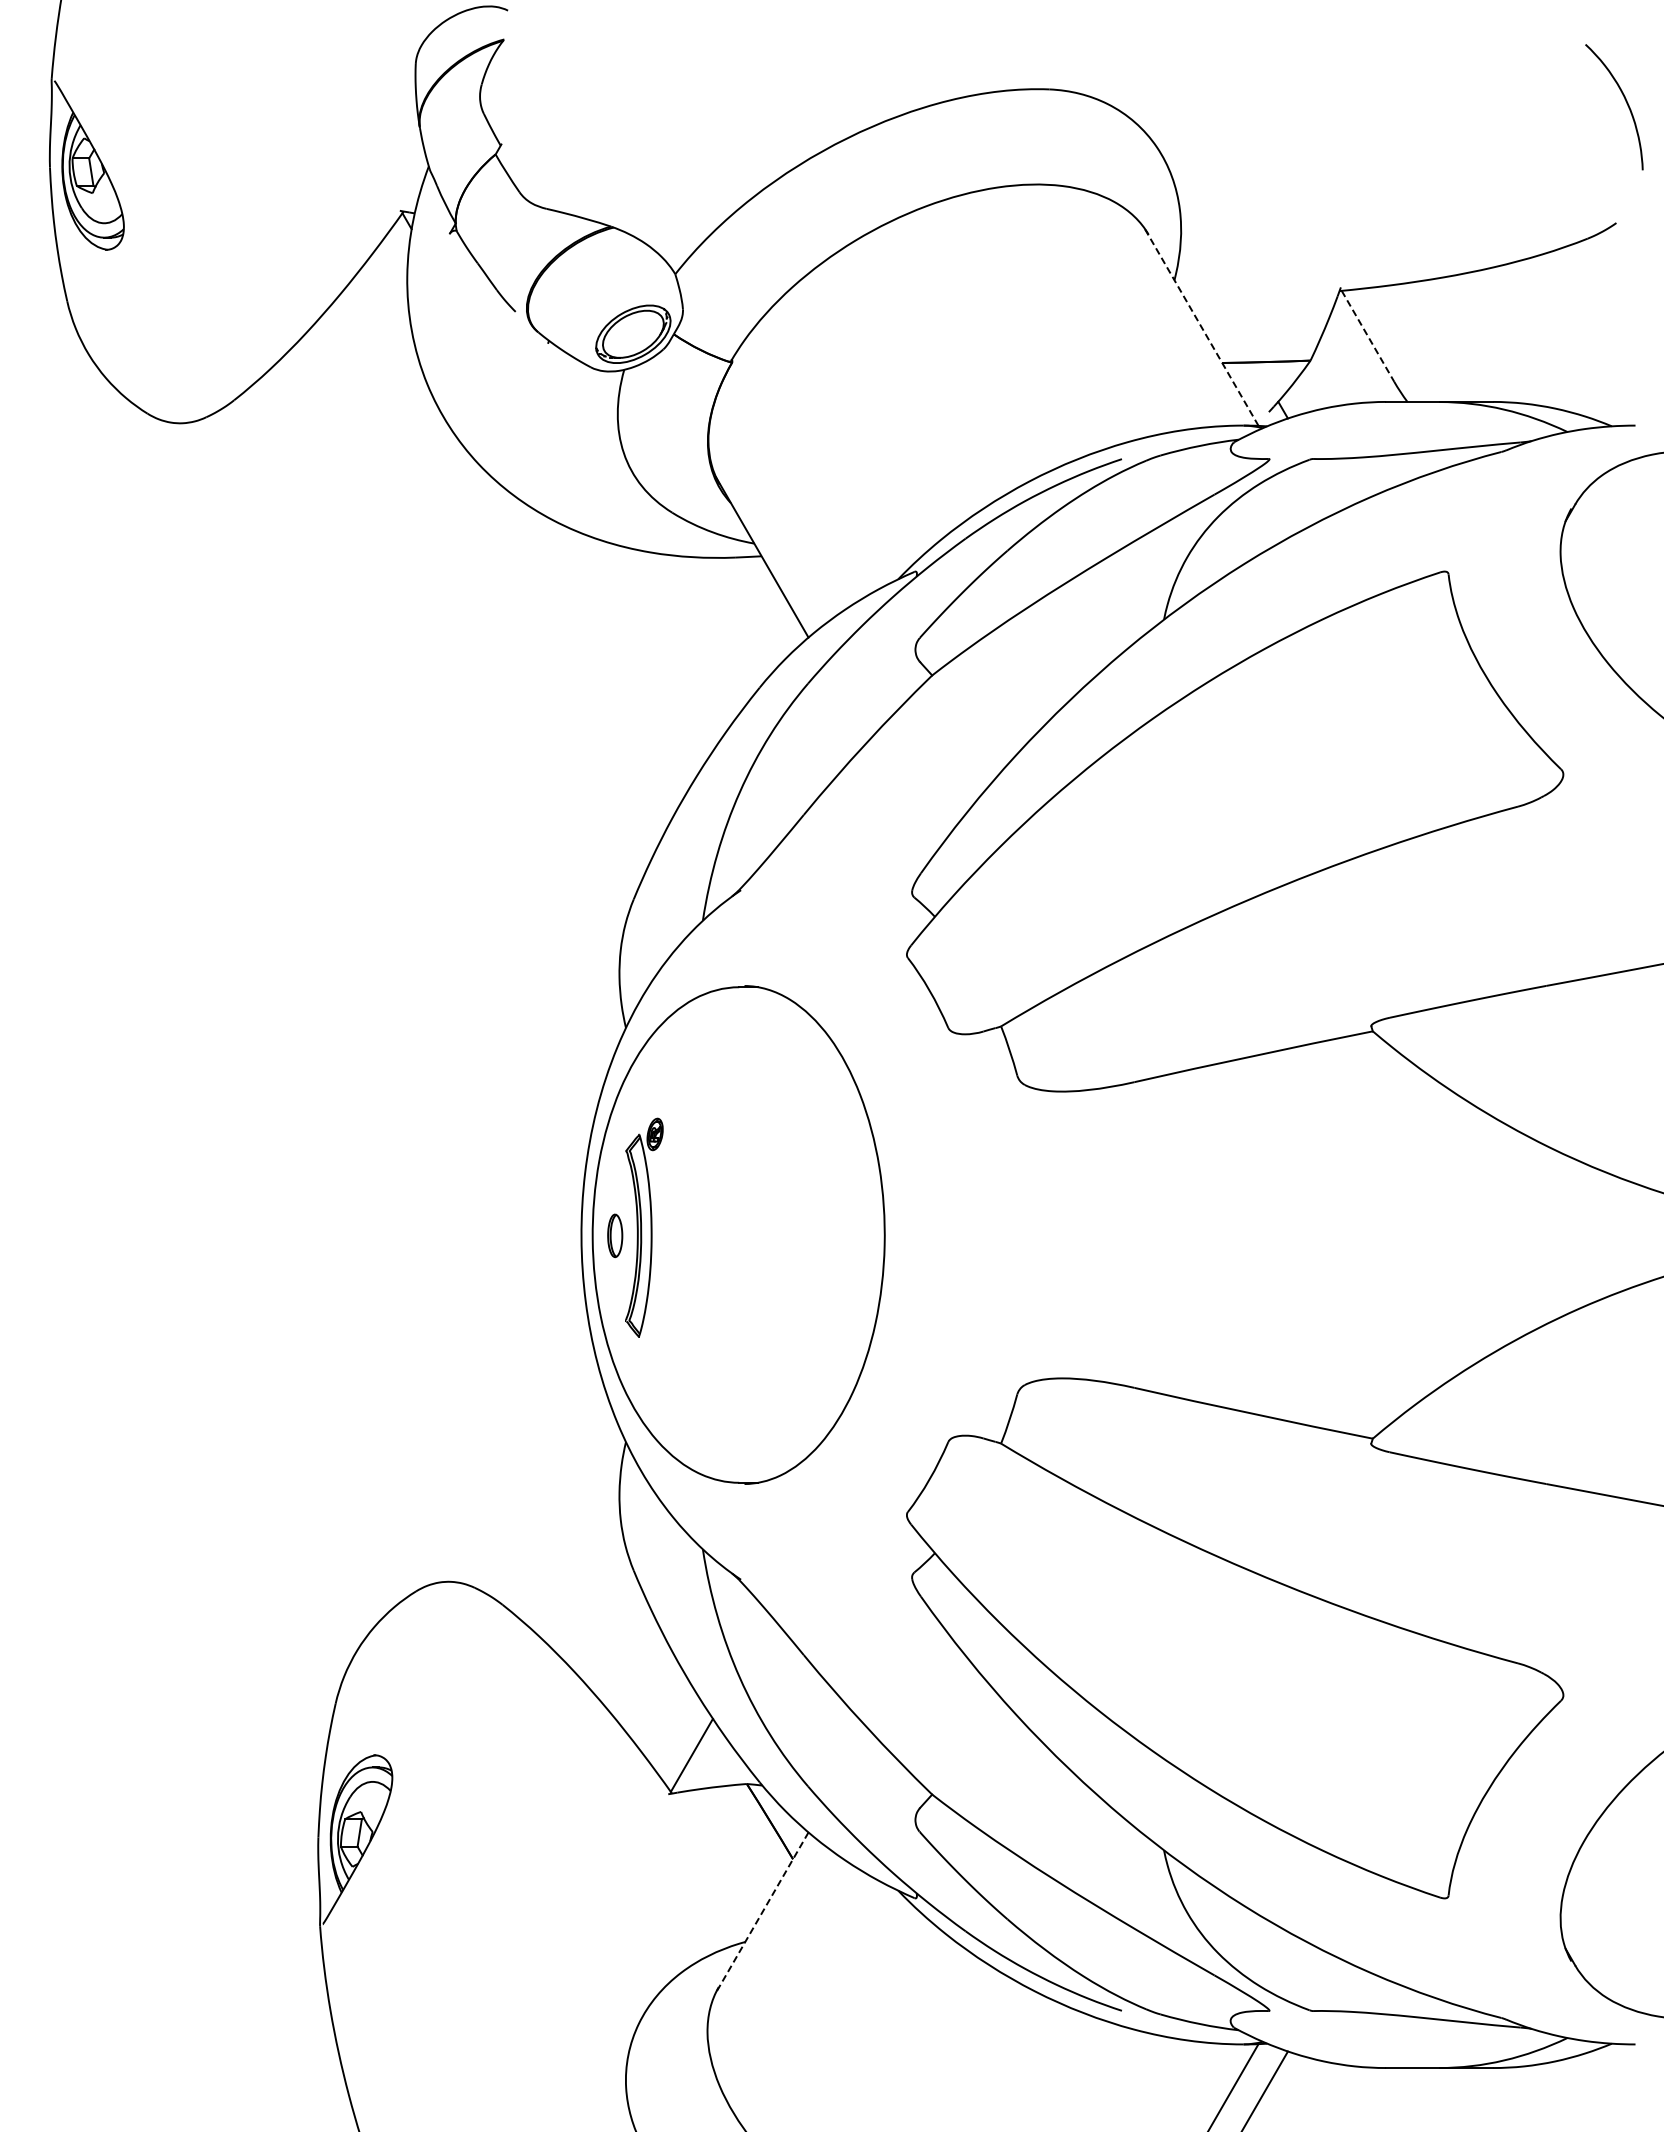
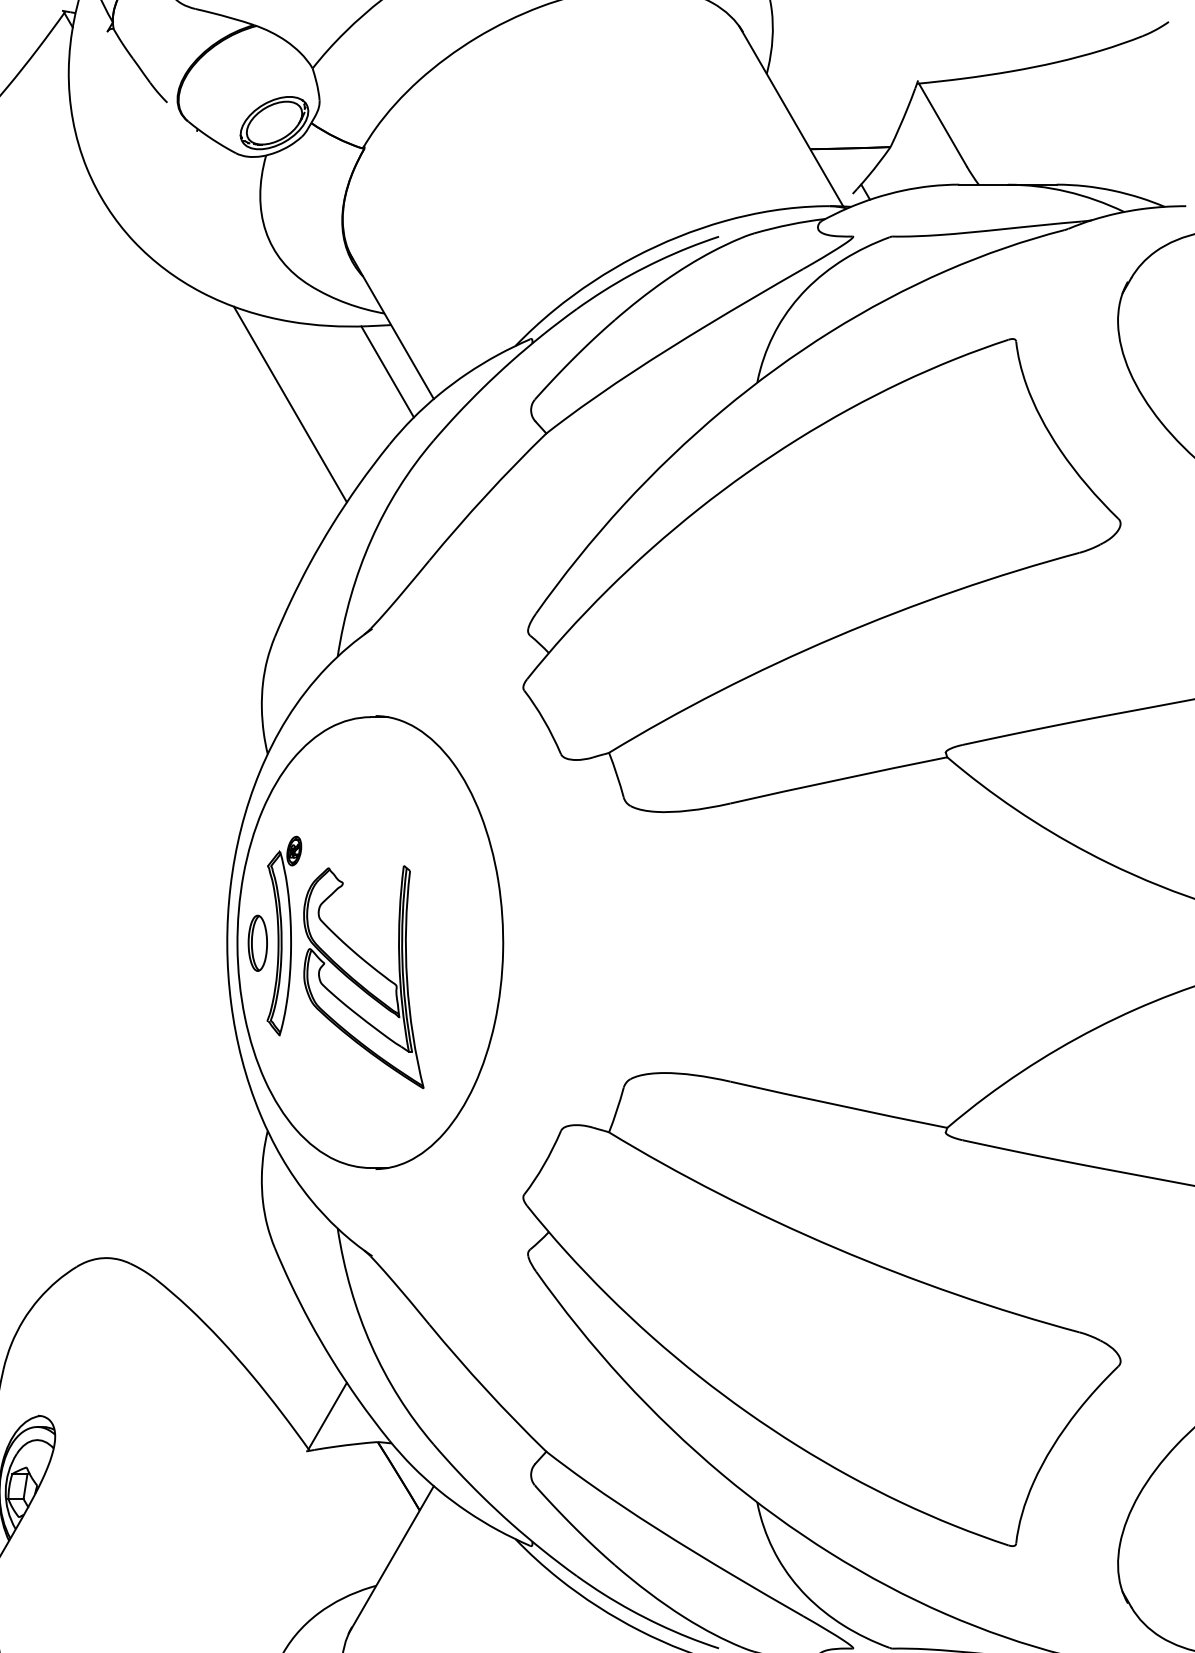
line: (1201, 326) -> (791, 116), dashed -> solid
line: (1368, 336) -> (943, 125), dashed -> solid
line: (757, 607) -> (387, 371), added
line: (650, 643) -> (290, 404), added
part: (615, 1235) -> (258, 943), size x1.43
part: (731, 1272) -> (363, 976), added
line: (761, 1913) -> (391, 1559), dashed -> solid

